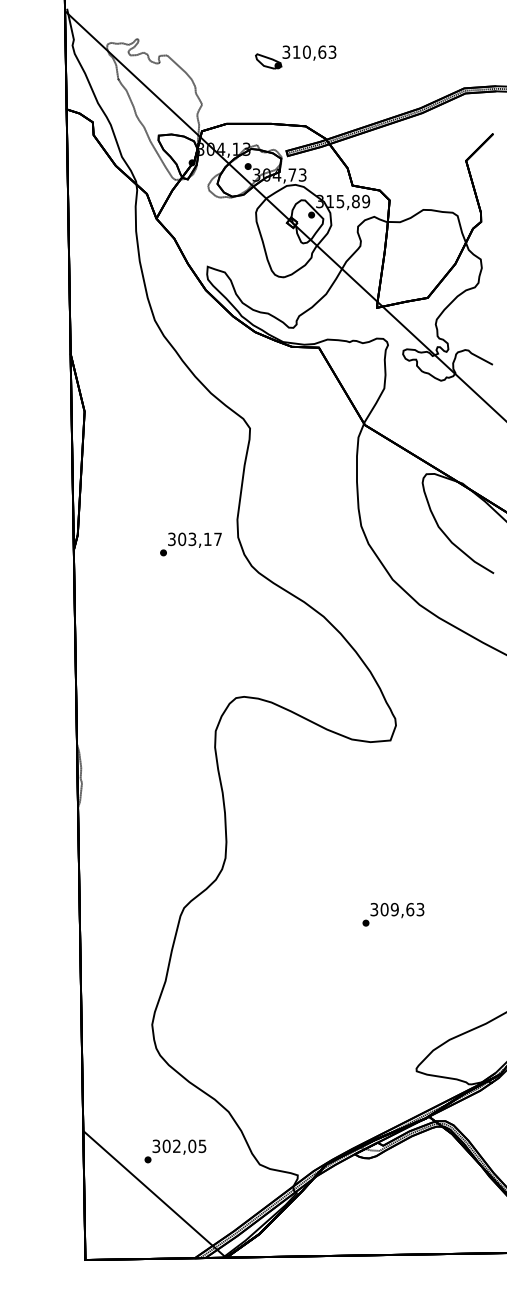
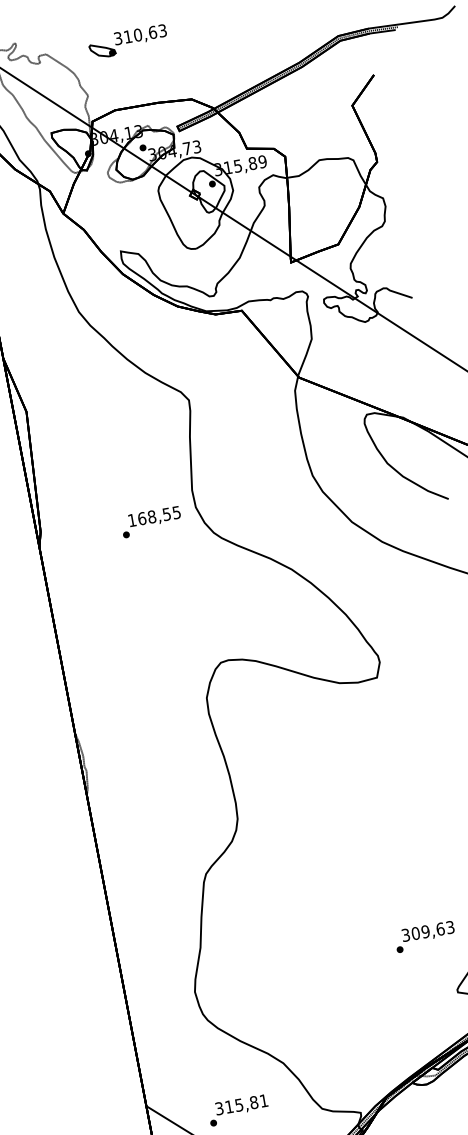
part: (295, 57) -> (127, 42), moved
text: (194, 539) -> (154, 516), 303,17 -> 168,55
text: (393, 914) -> (425, 936), moved
text: (184, 1146) -> (246, 1104), 302,05 -> 315,81

